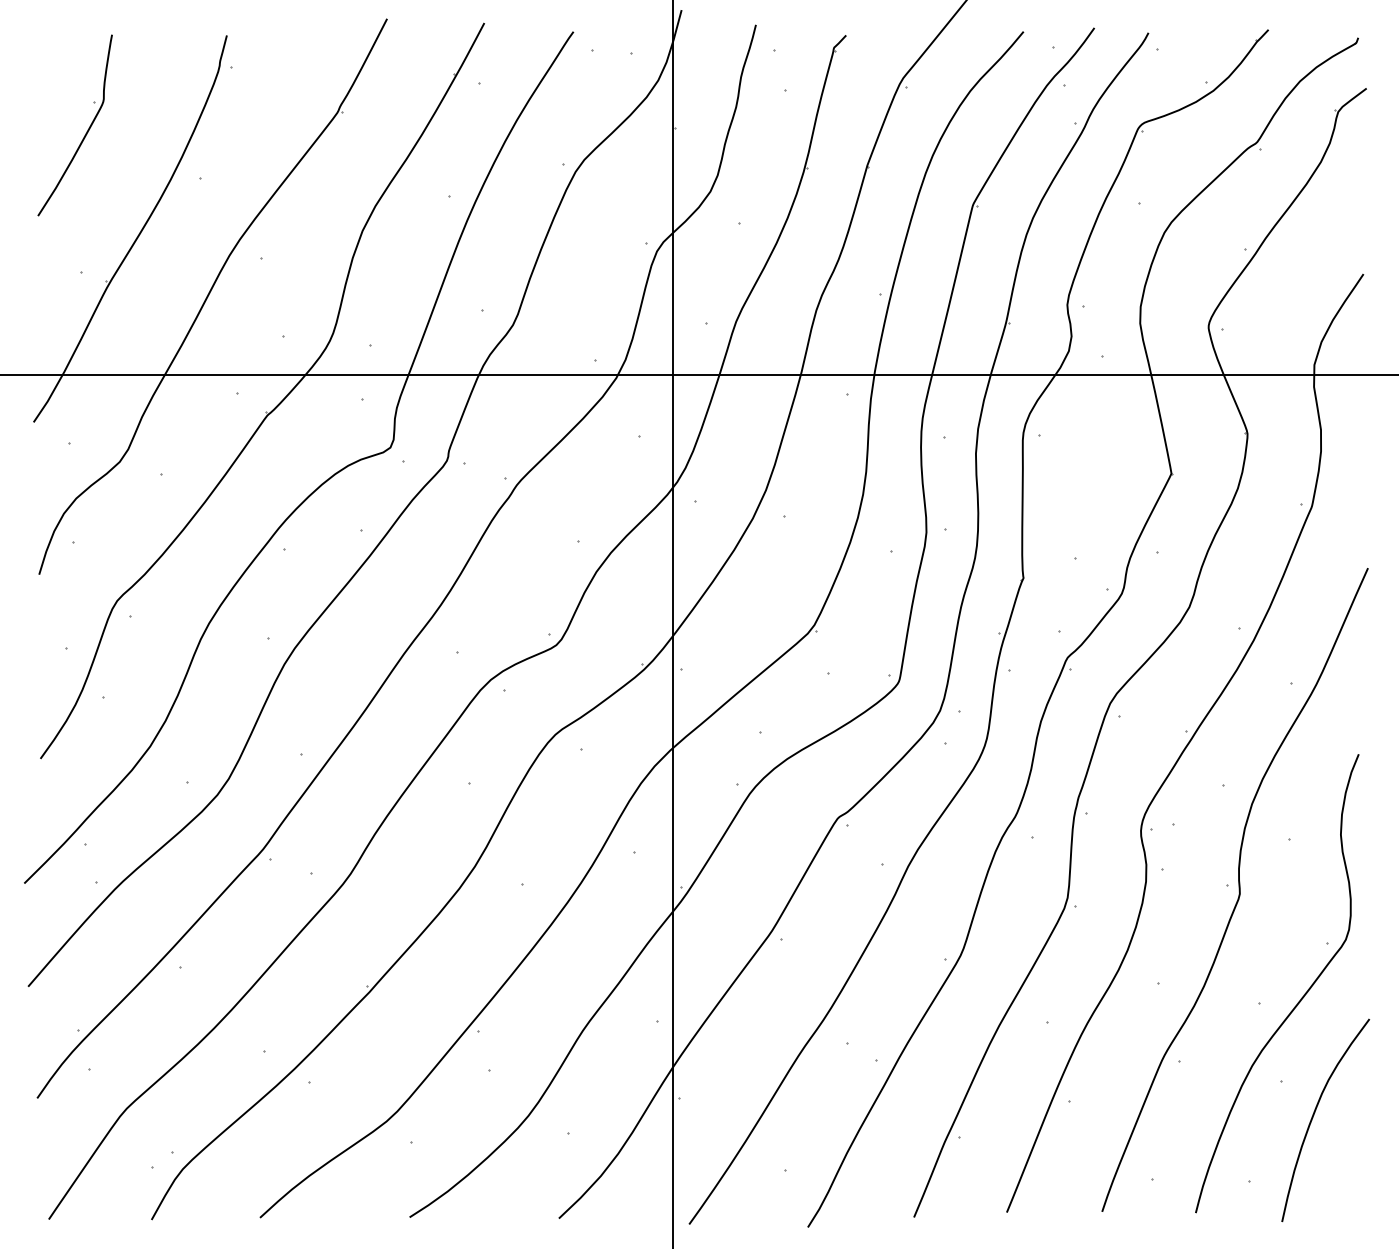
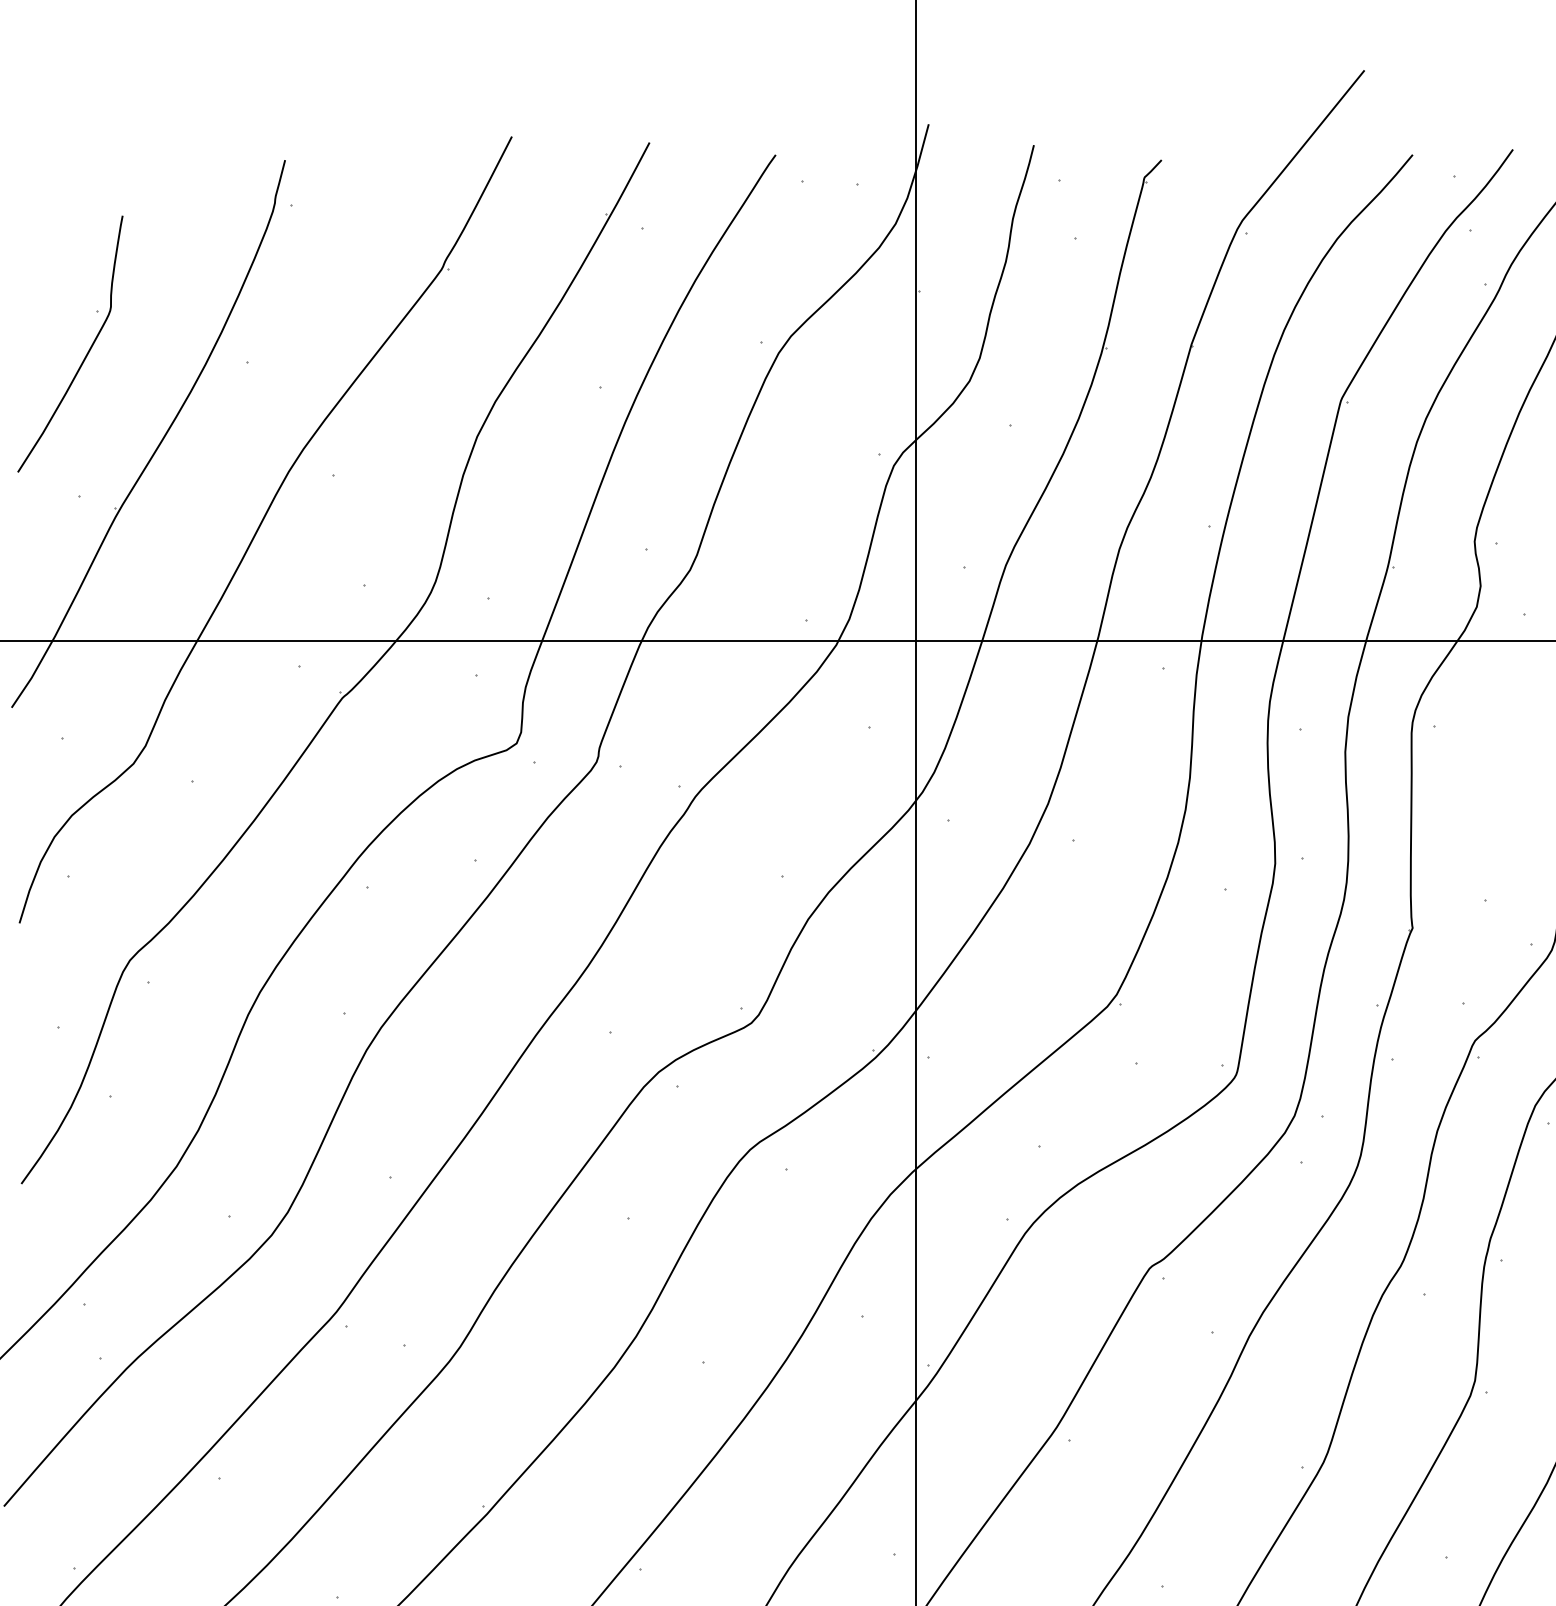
part: (86, 131) -> (86, 352), moved

